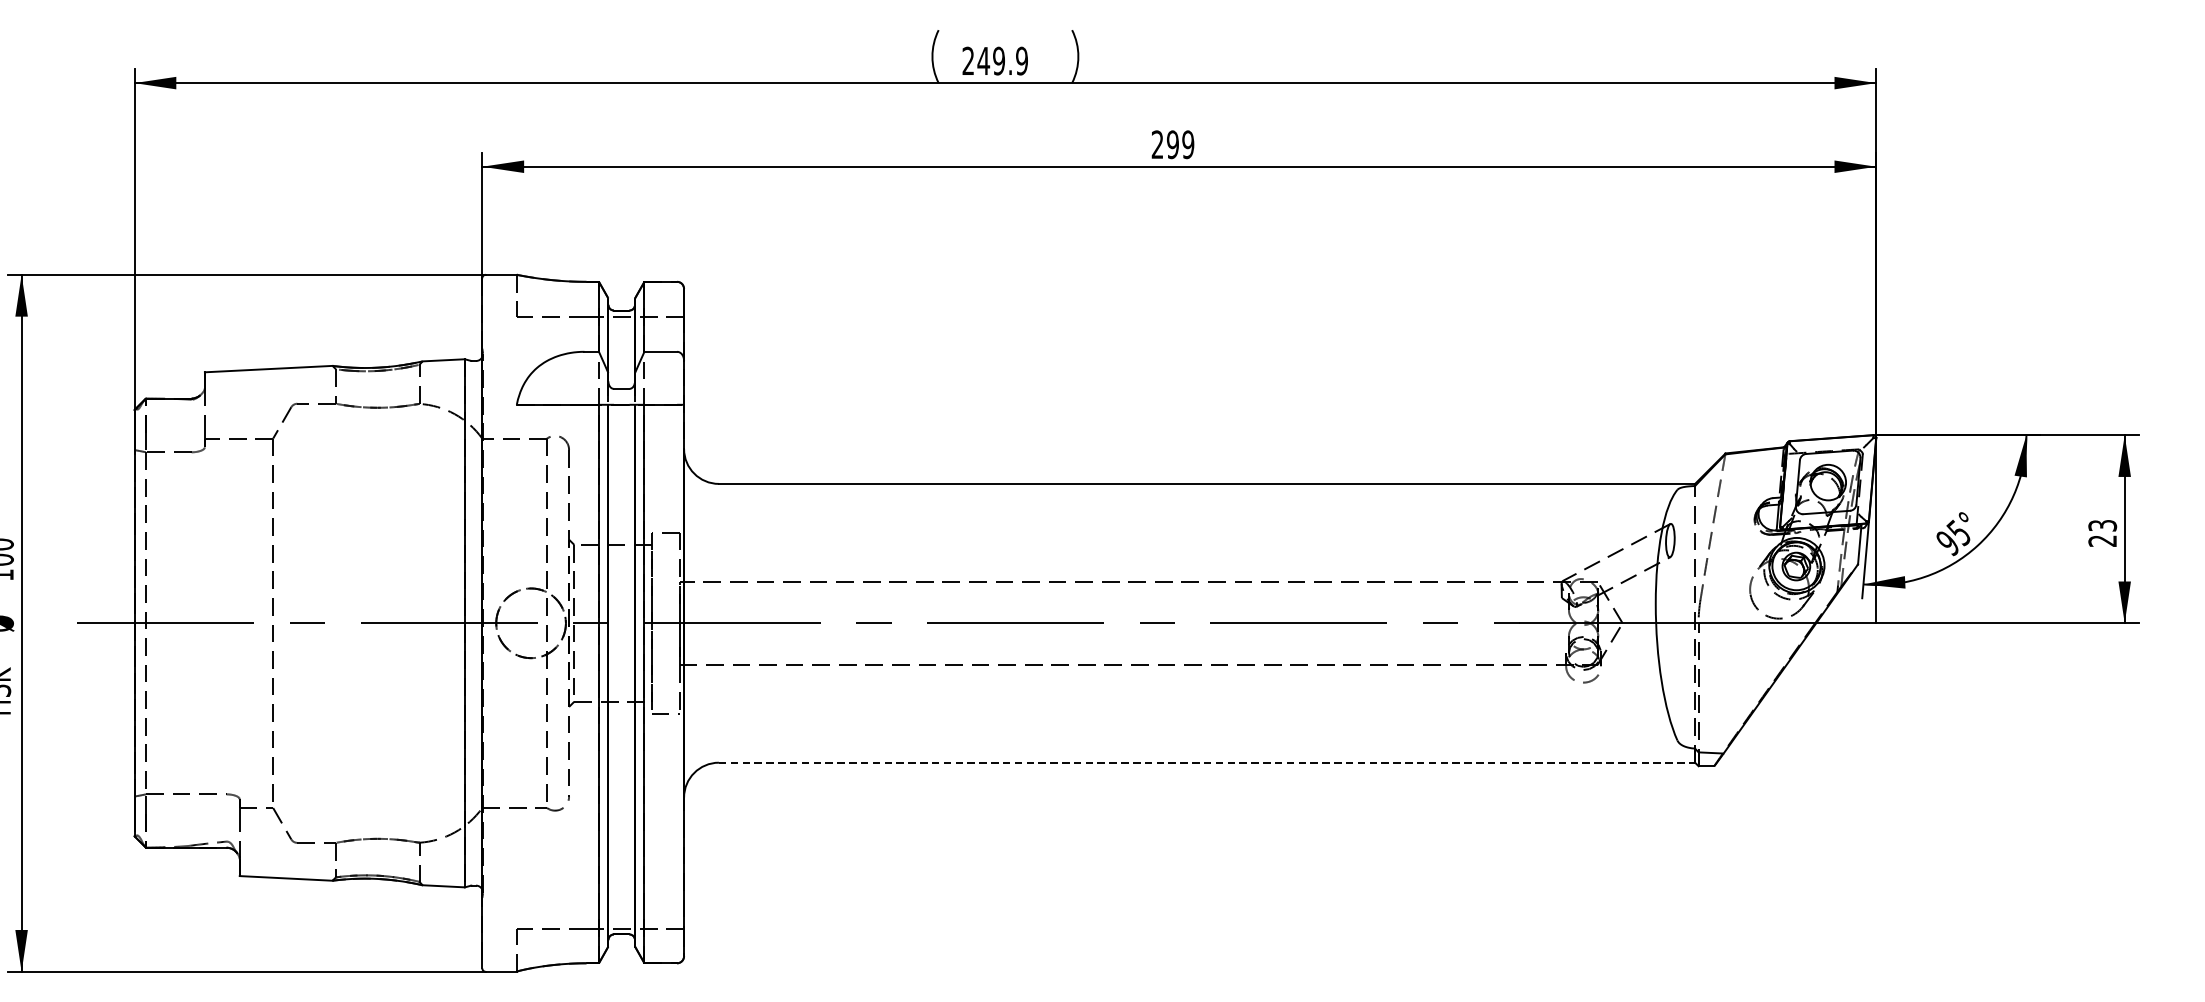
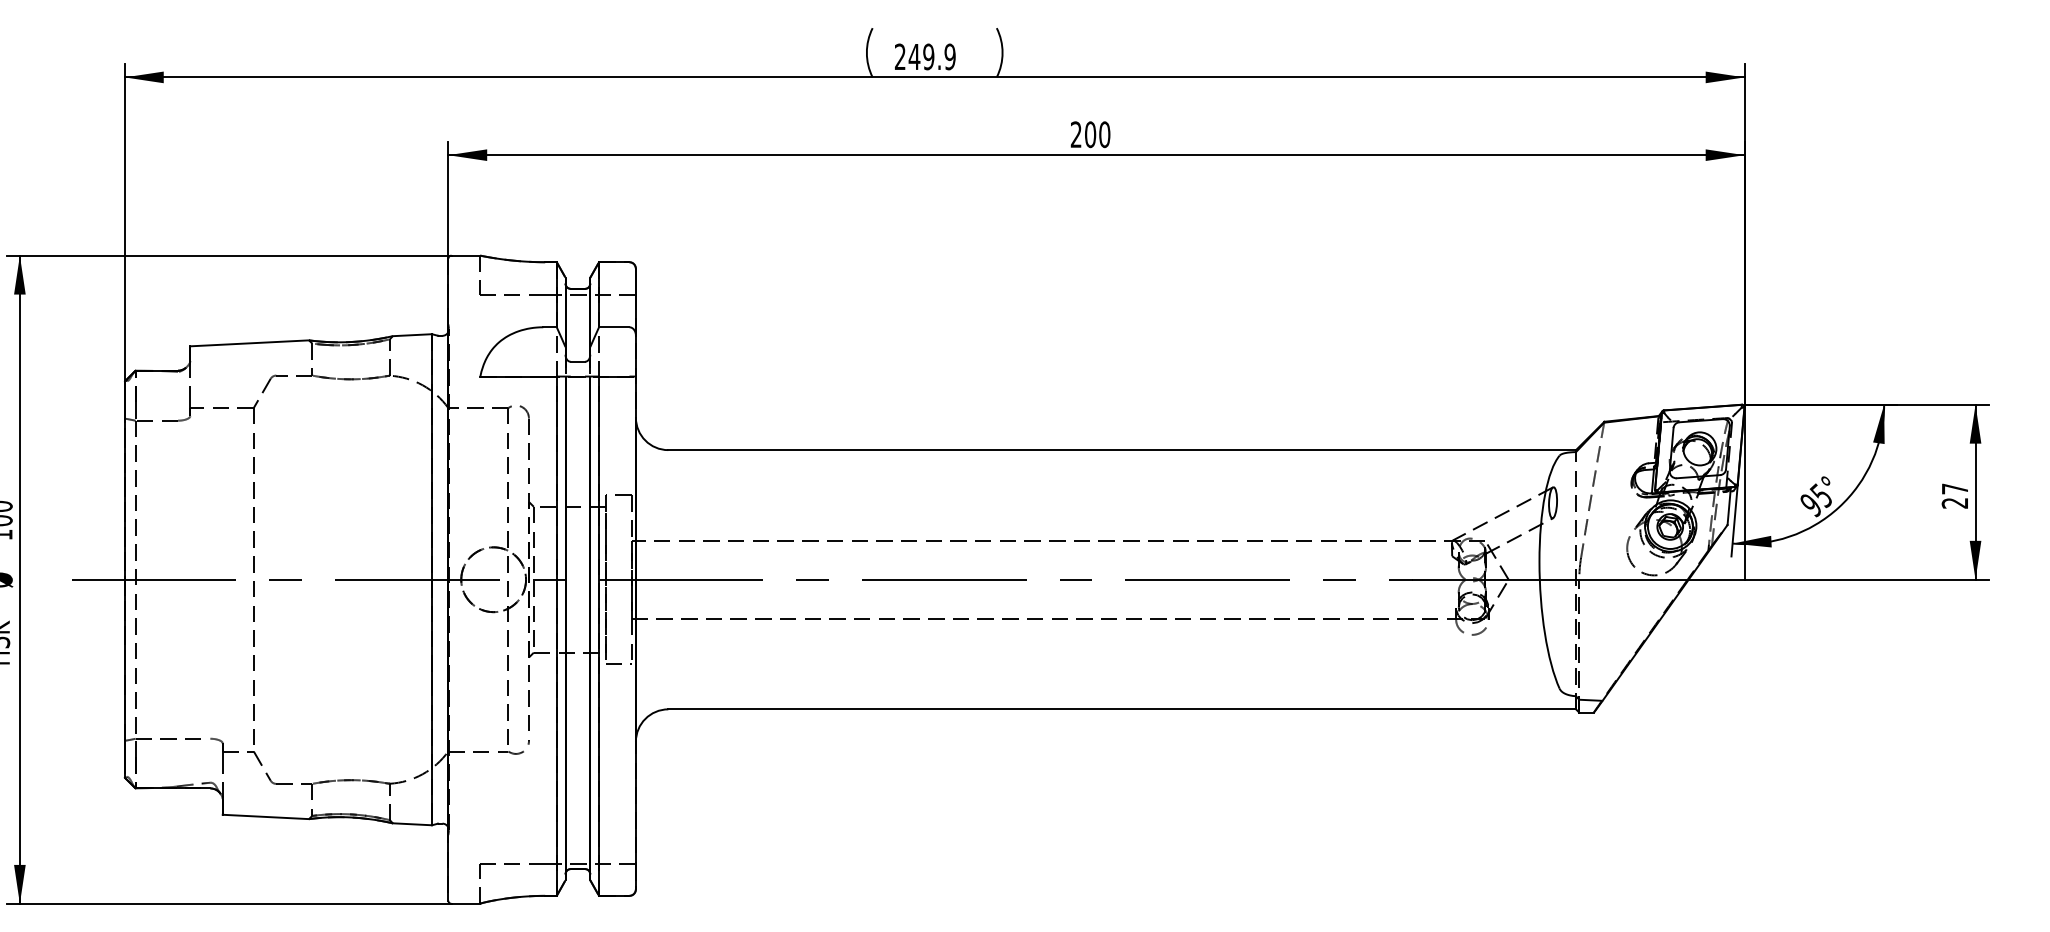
text: (1180, 144) -> (1097, 134), 299 -> 200
text: (2102, 525) -> (1954, 488), 23 -> 27
line: (1207, 762) -> (1122, 709), dashed -> solid

